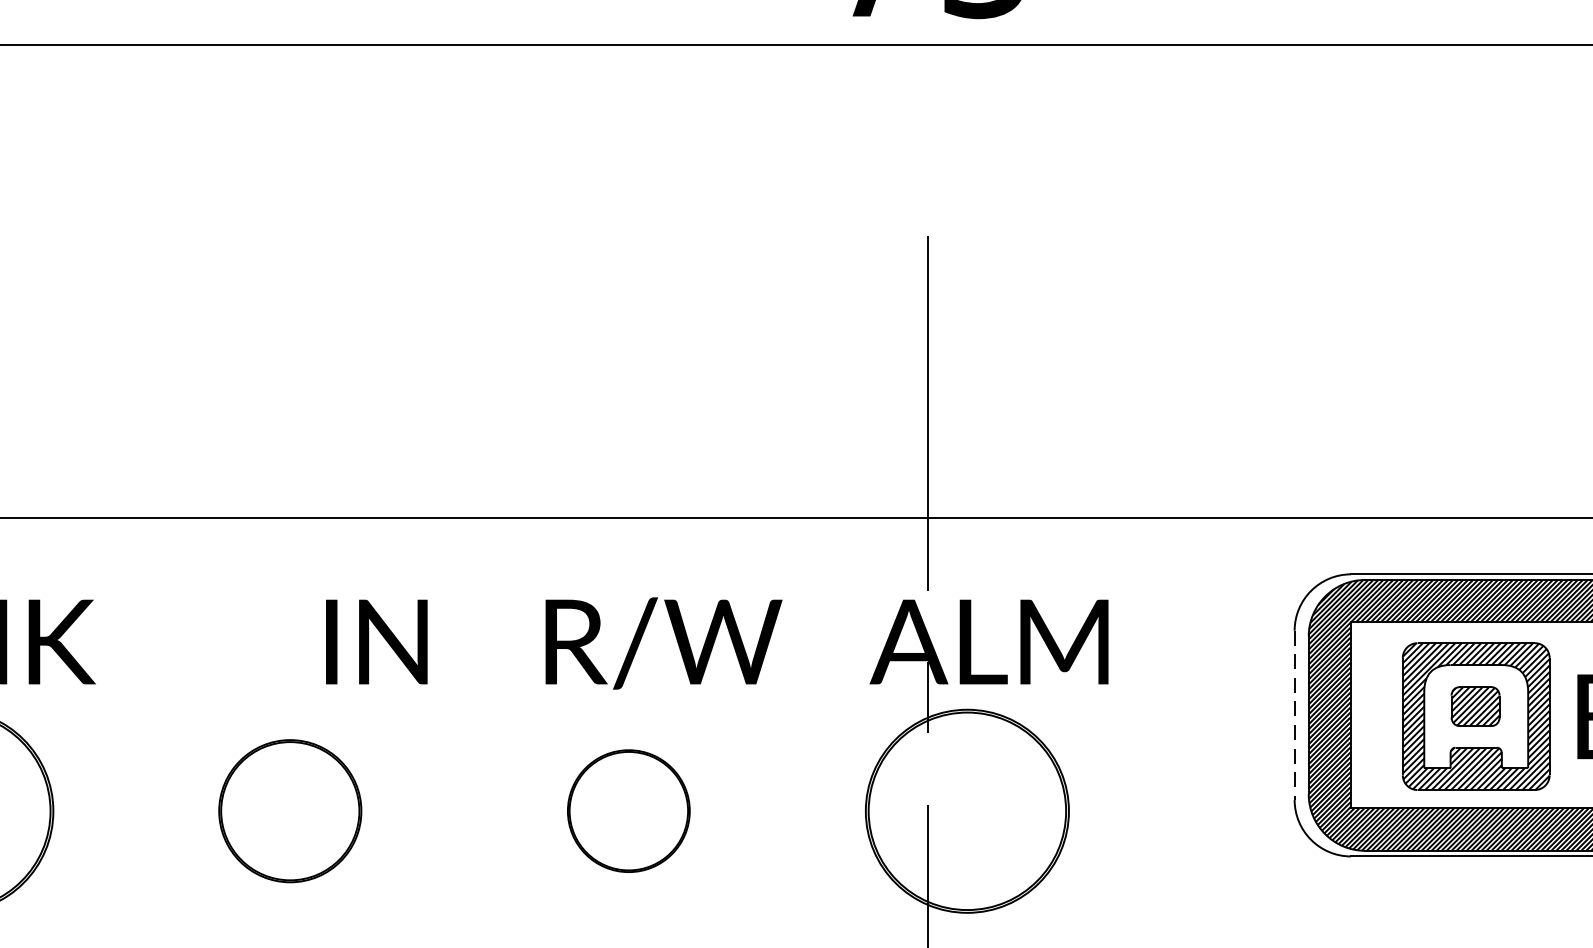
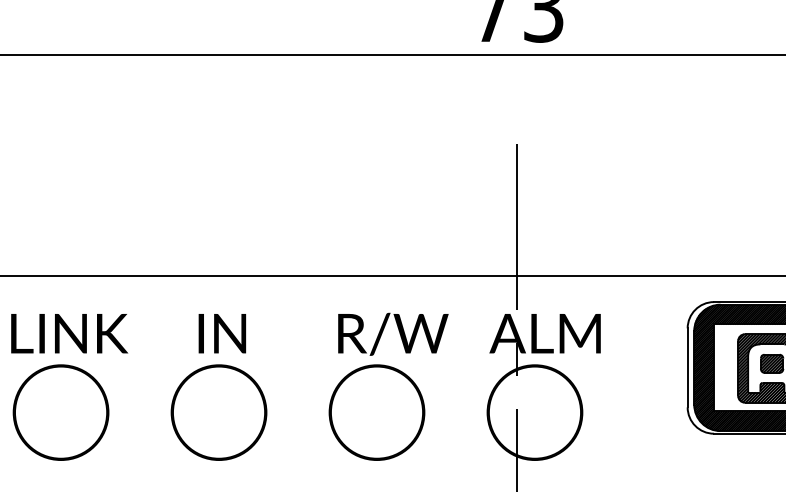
text: (377, 641) -> (222, 333), moved
line: (1294, 716) -> (687, 368), dashed -> solid
part: (289, 810) -> (218, 412), size x1.43
part: (627, 810) -> (376, 412), size x1.67

